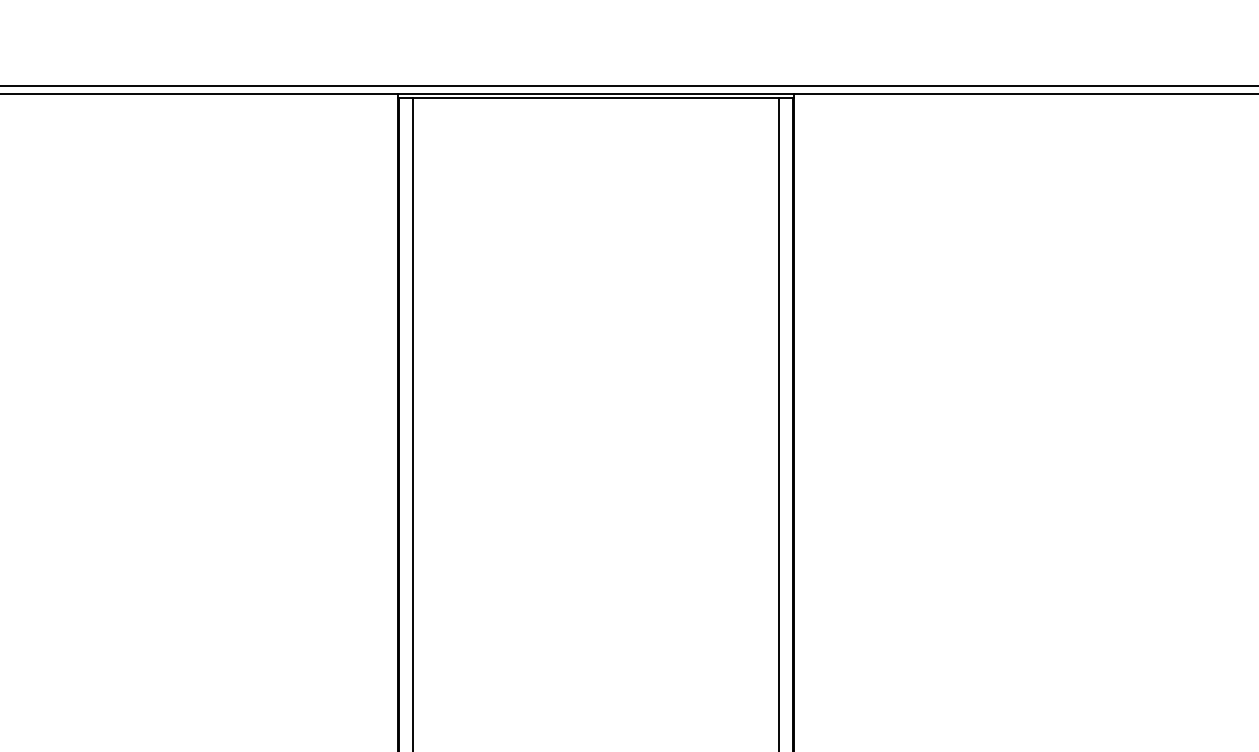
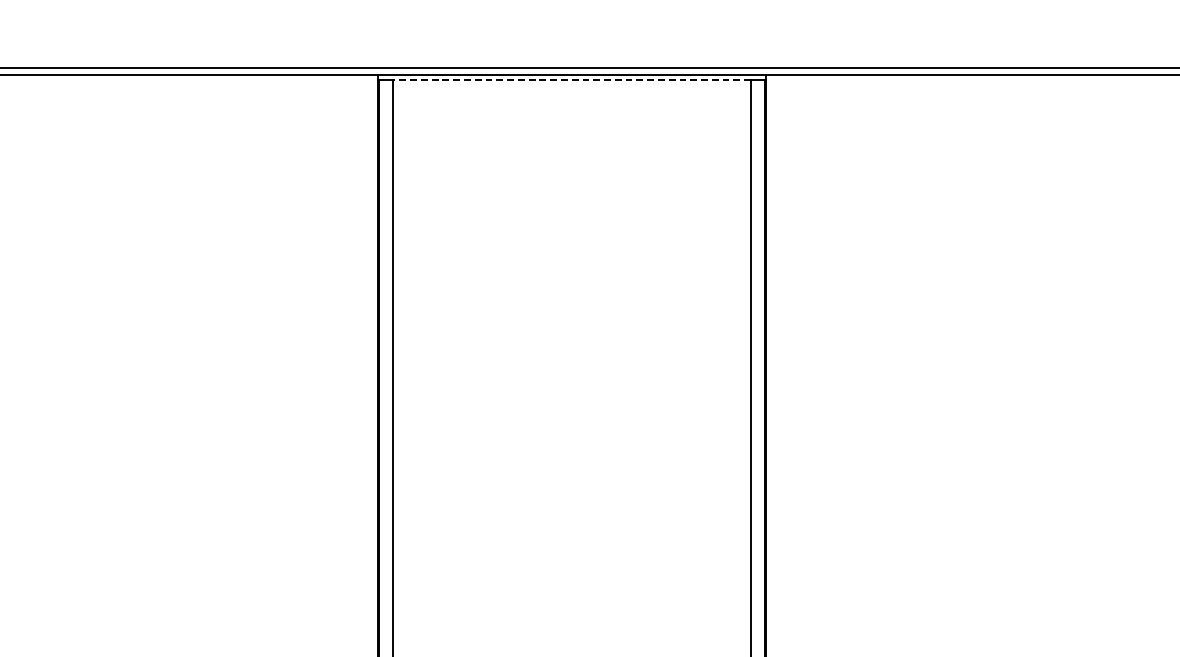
line: (595, 98) -> (571, 80), solid -> dashed

